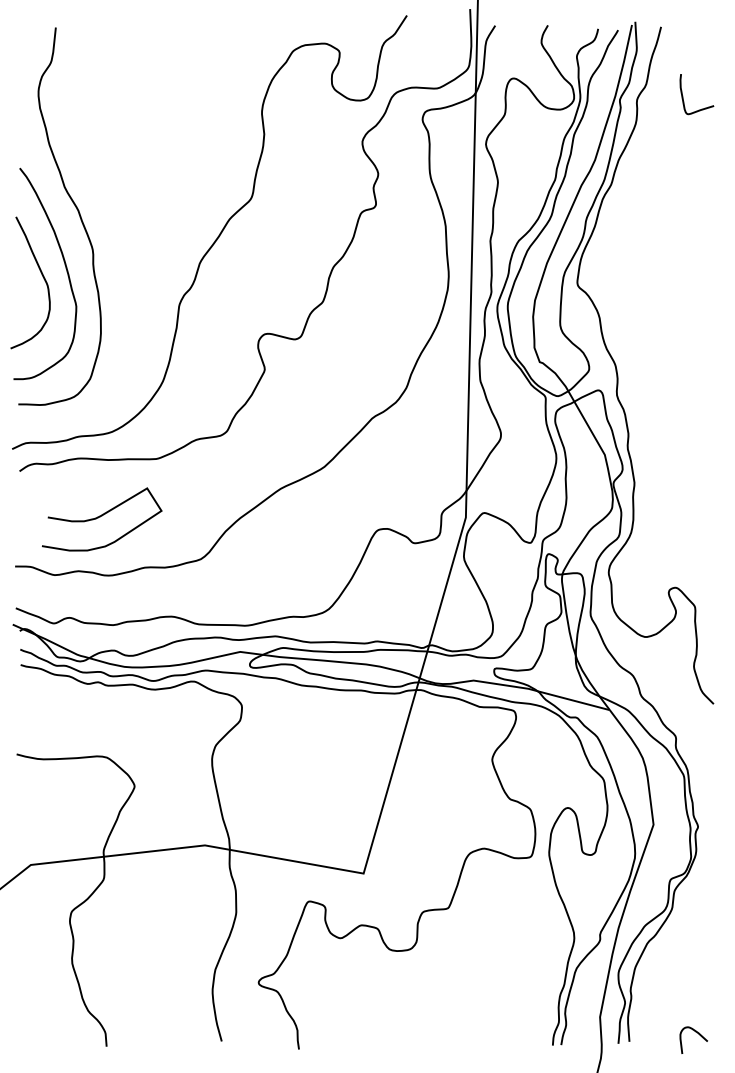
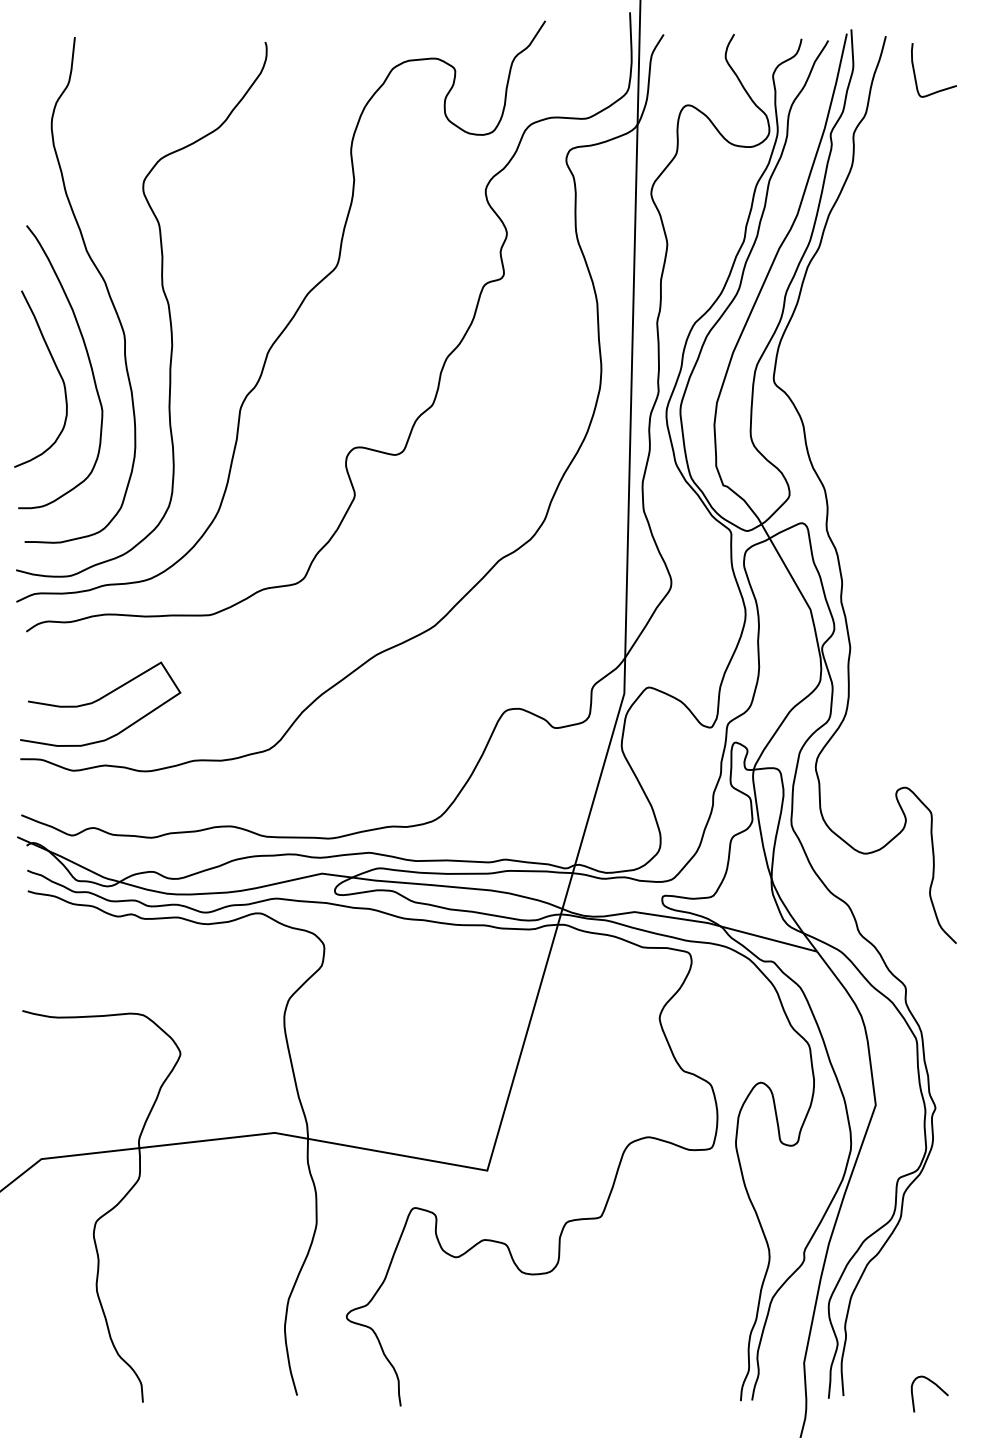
curve: (683, 96) -> (915, 73), moved
curve: (124, 227) -> (166, 304), added
curve: (100, 517) -> (98, 701), moved

